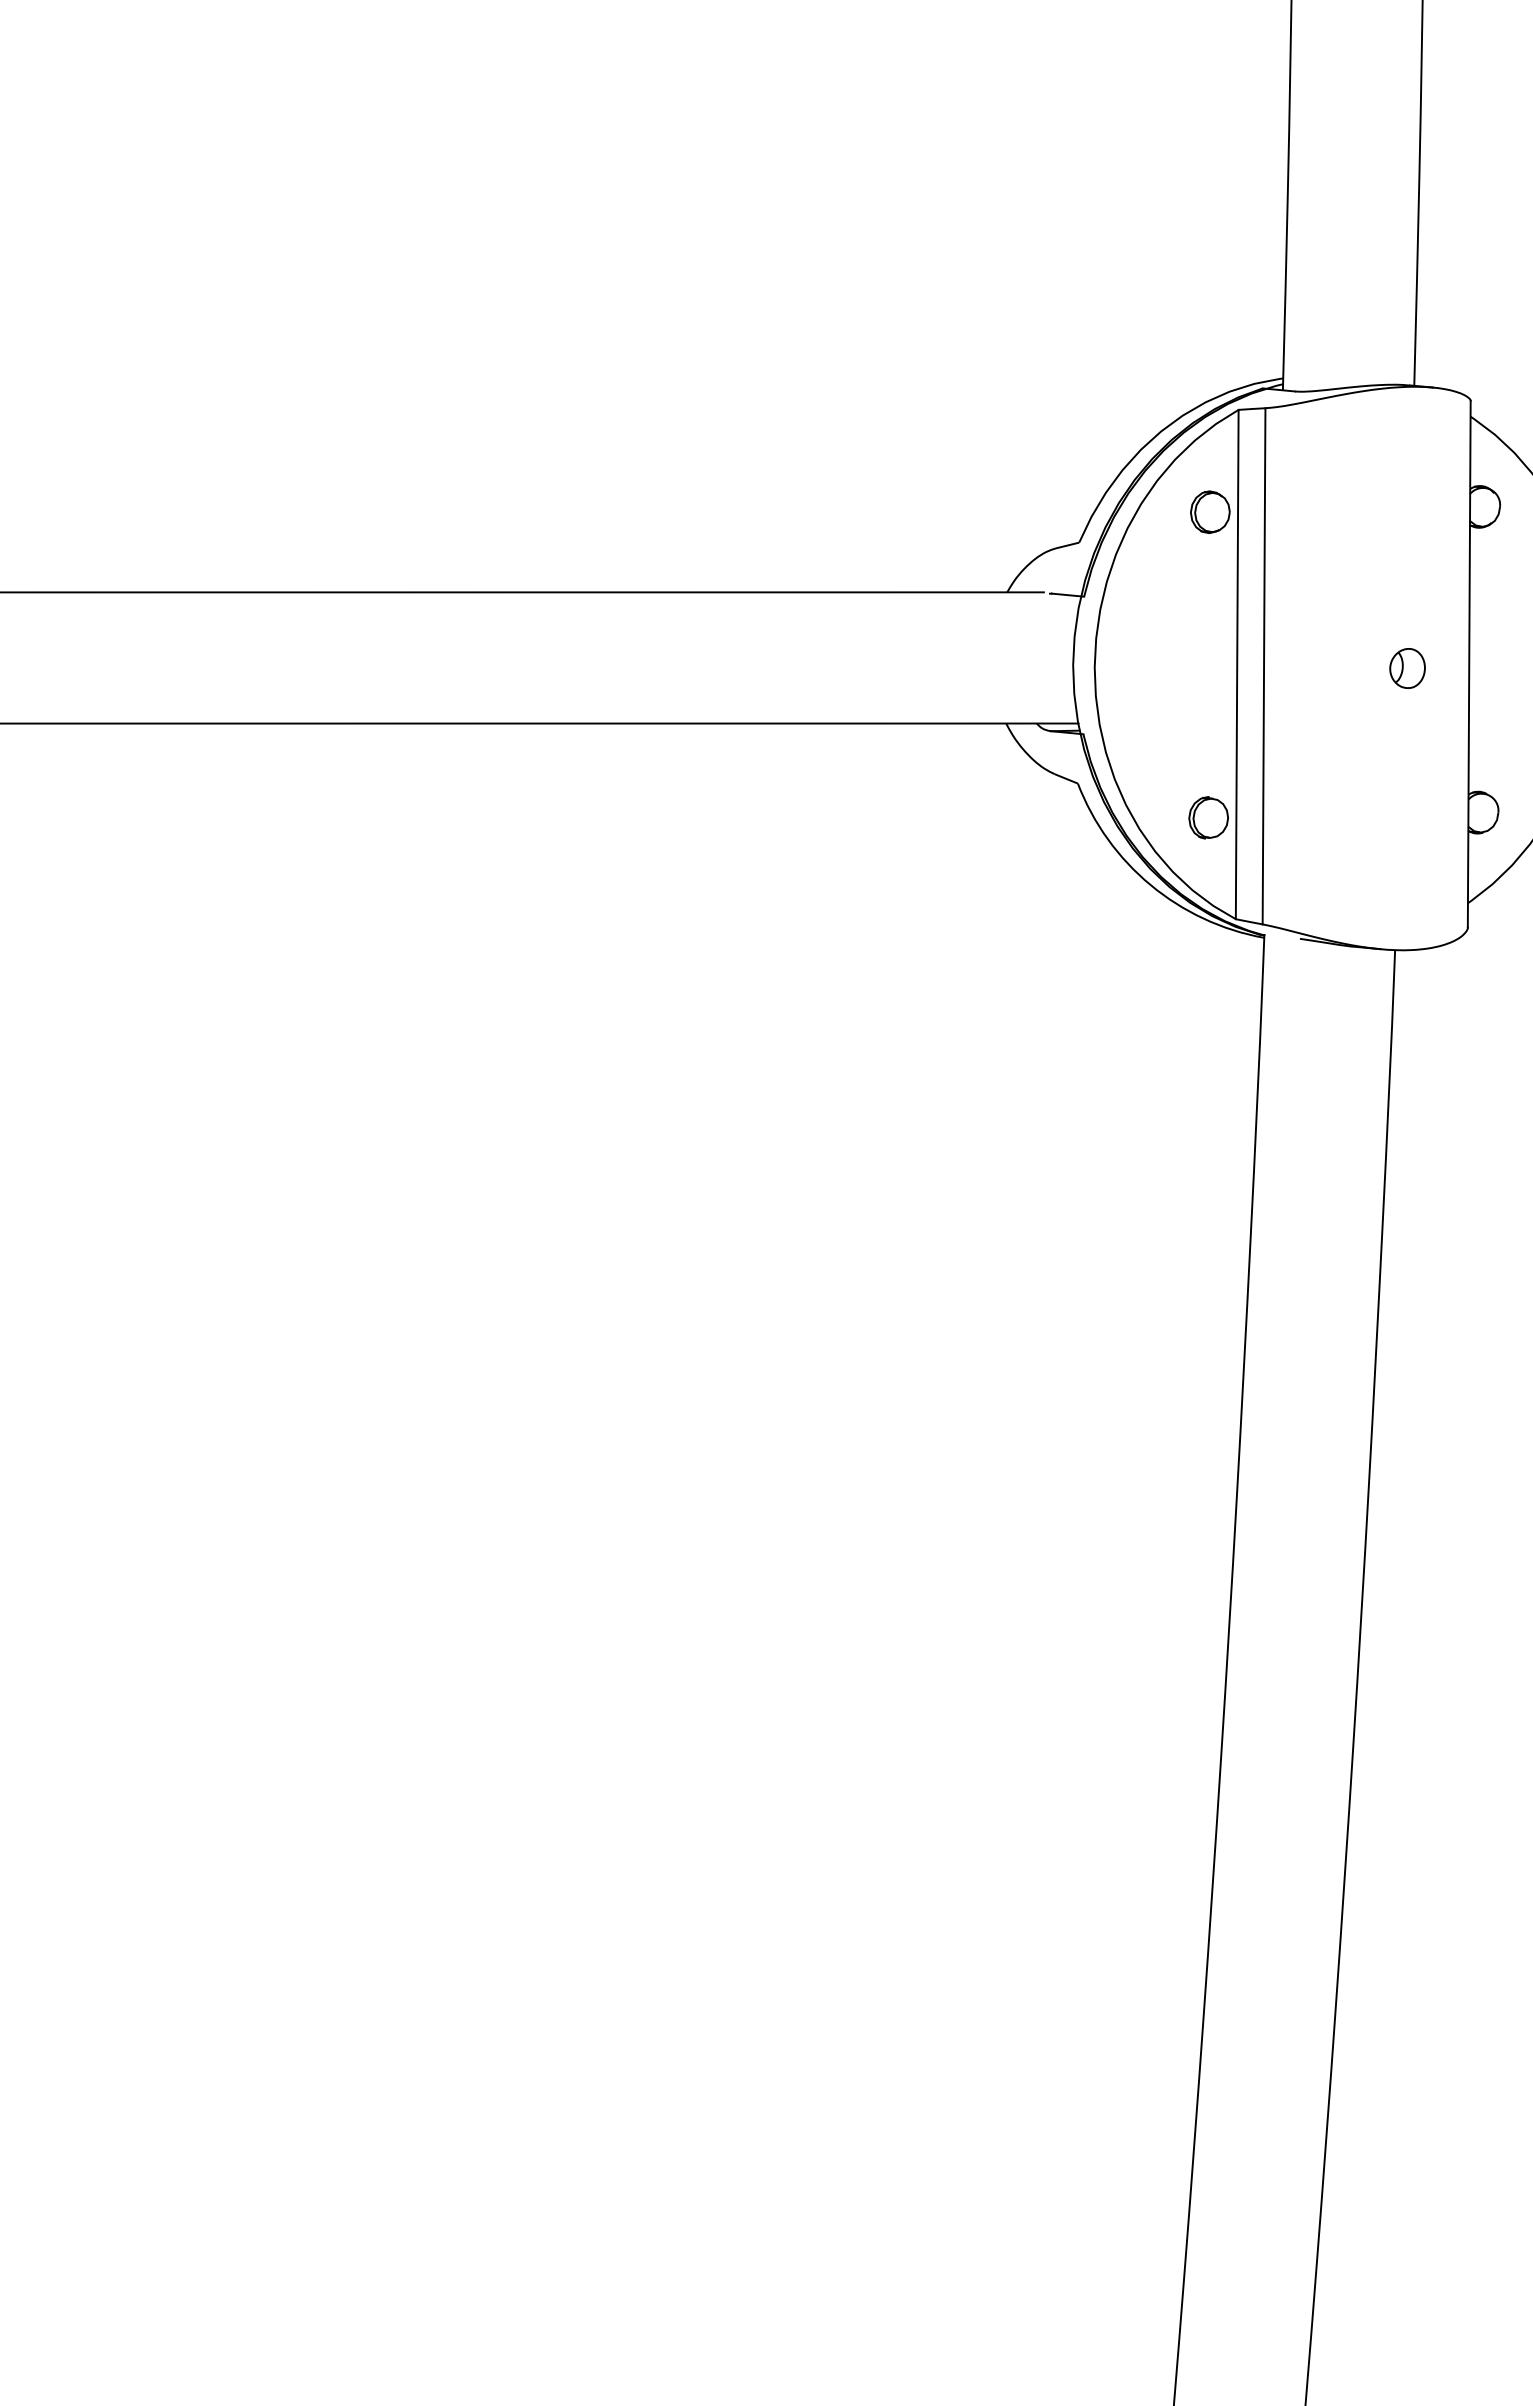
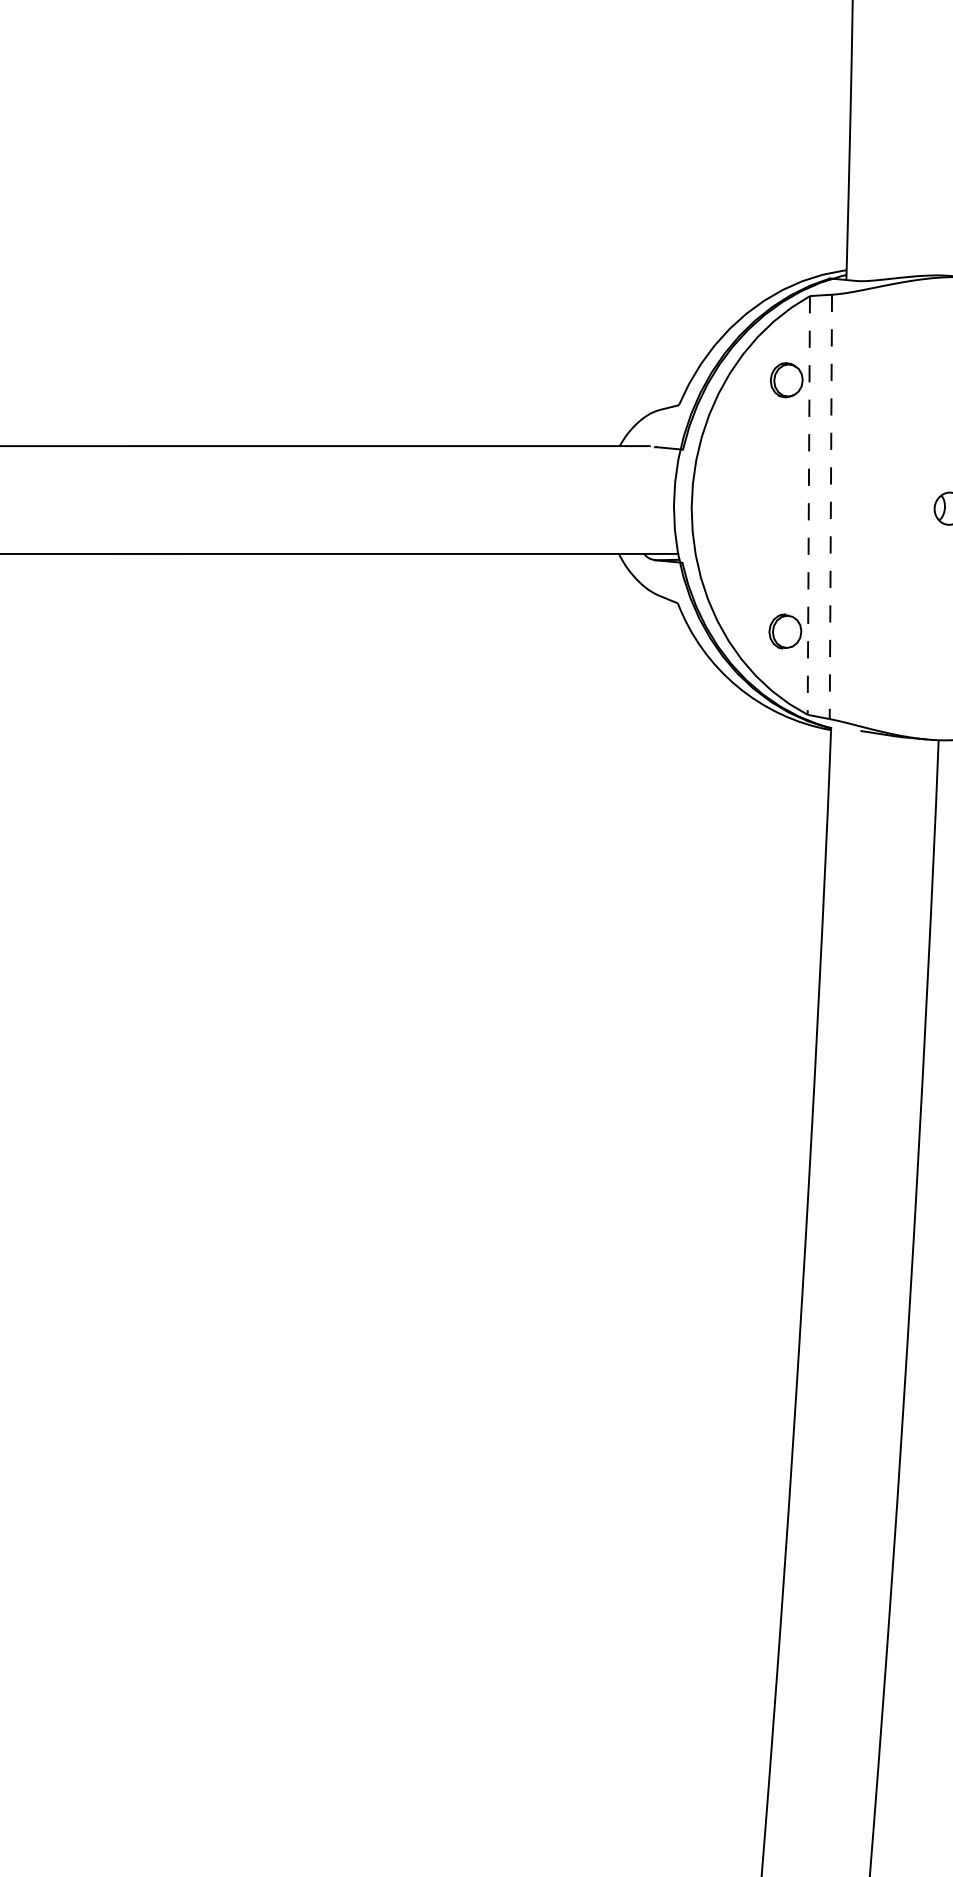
line: (1237, 664) -> (809, 505), solid -> dashed
line: (1264, 666) -> (831, 507), solid -> dashed

